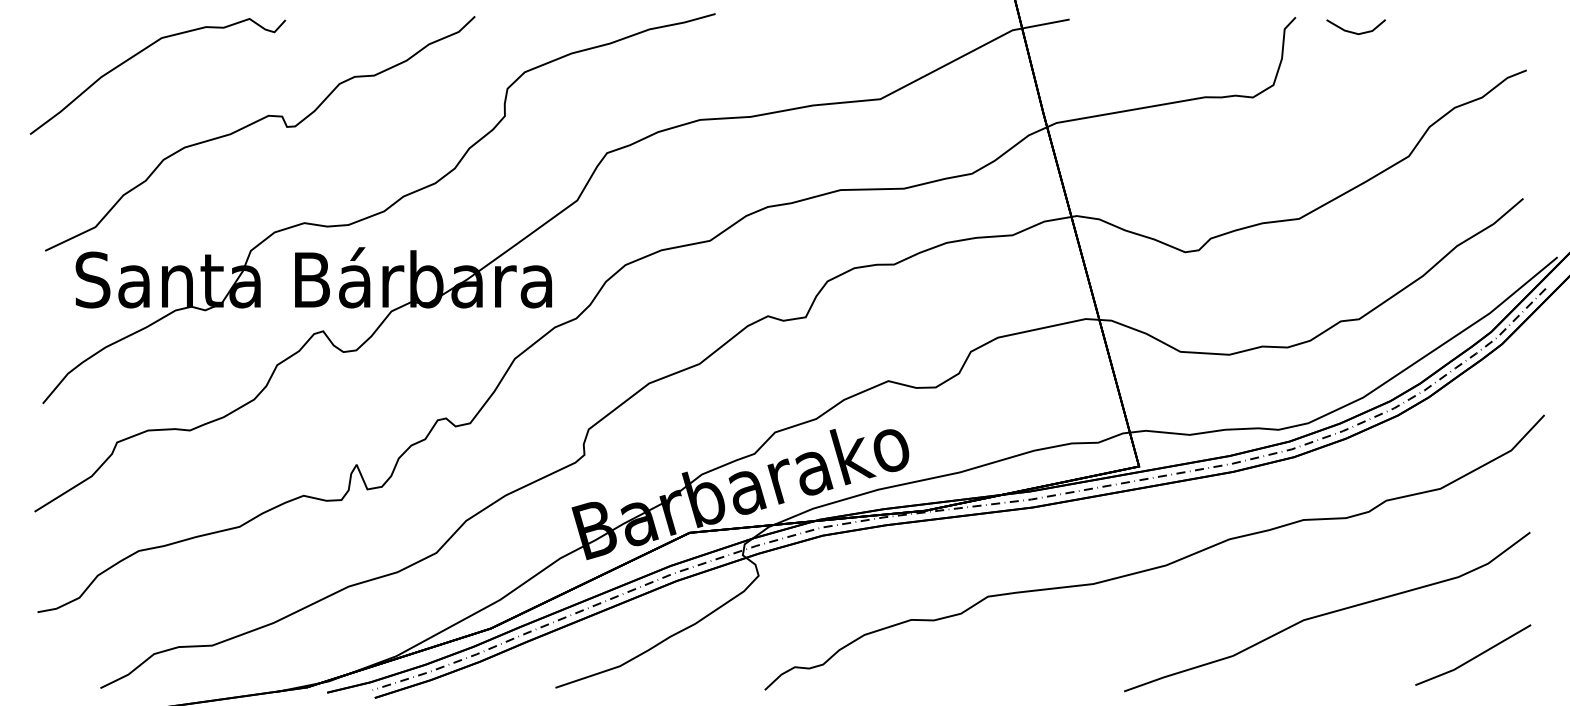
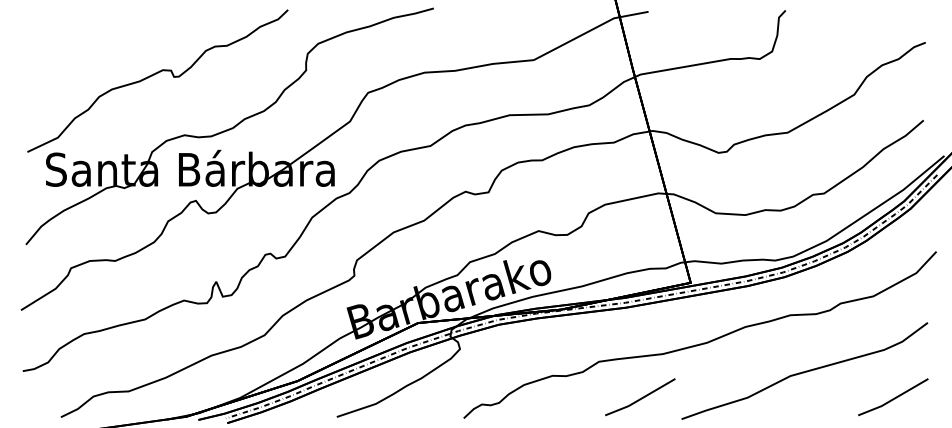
line: (1353, 30) -> (820, 18), removed
curve: (140, 53) -> (85, 32), removed
line: (1057, 655) -> (641, 397), added

